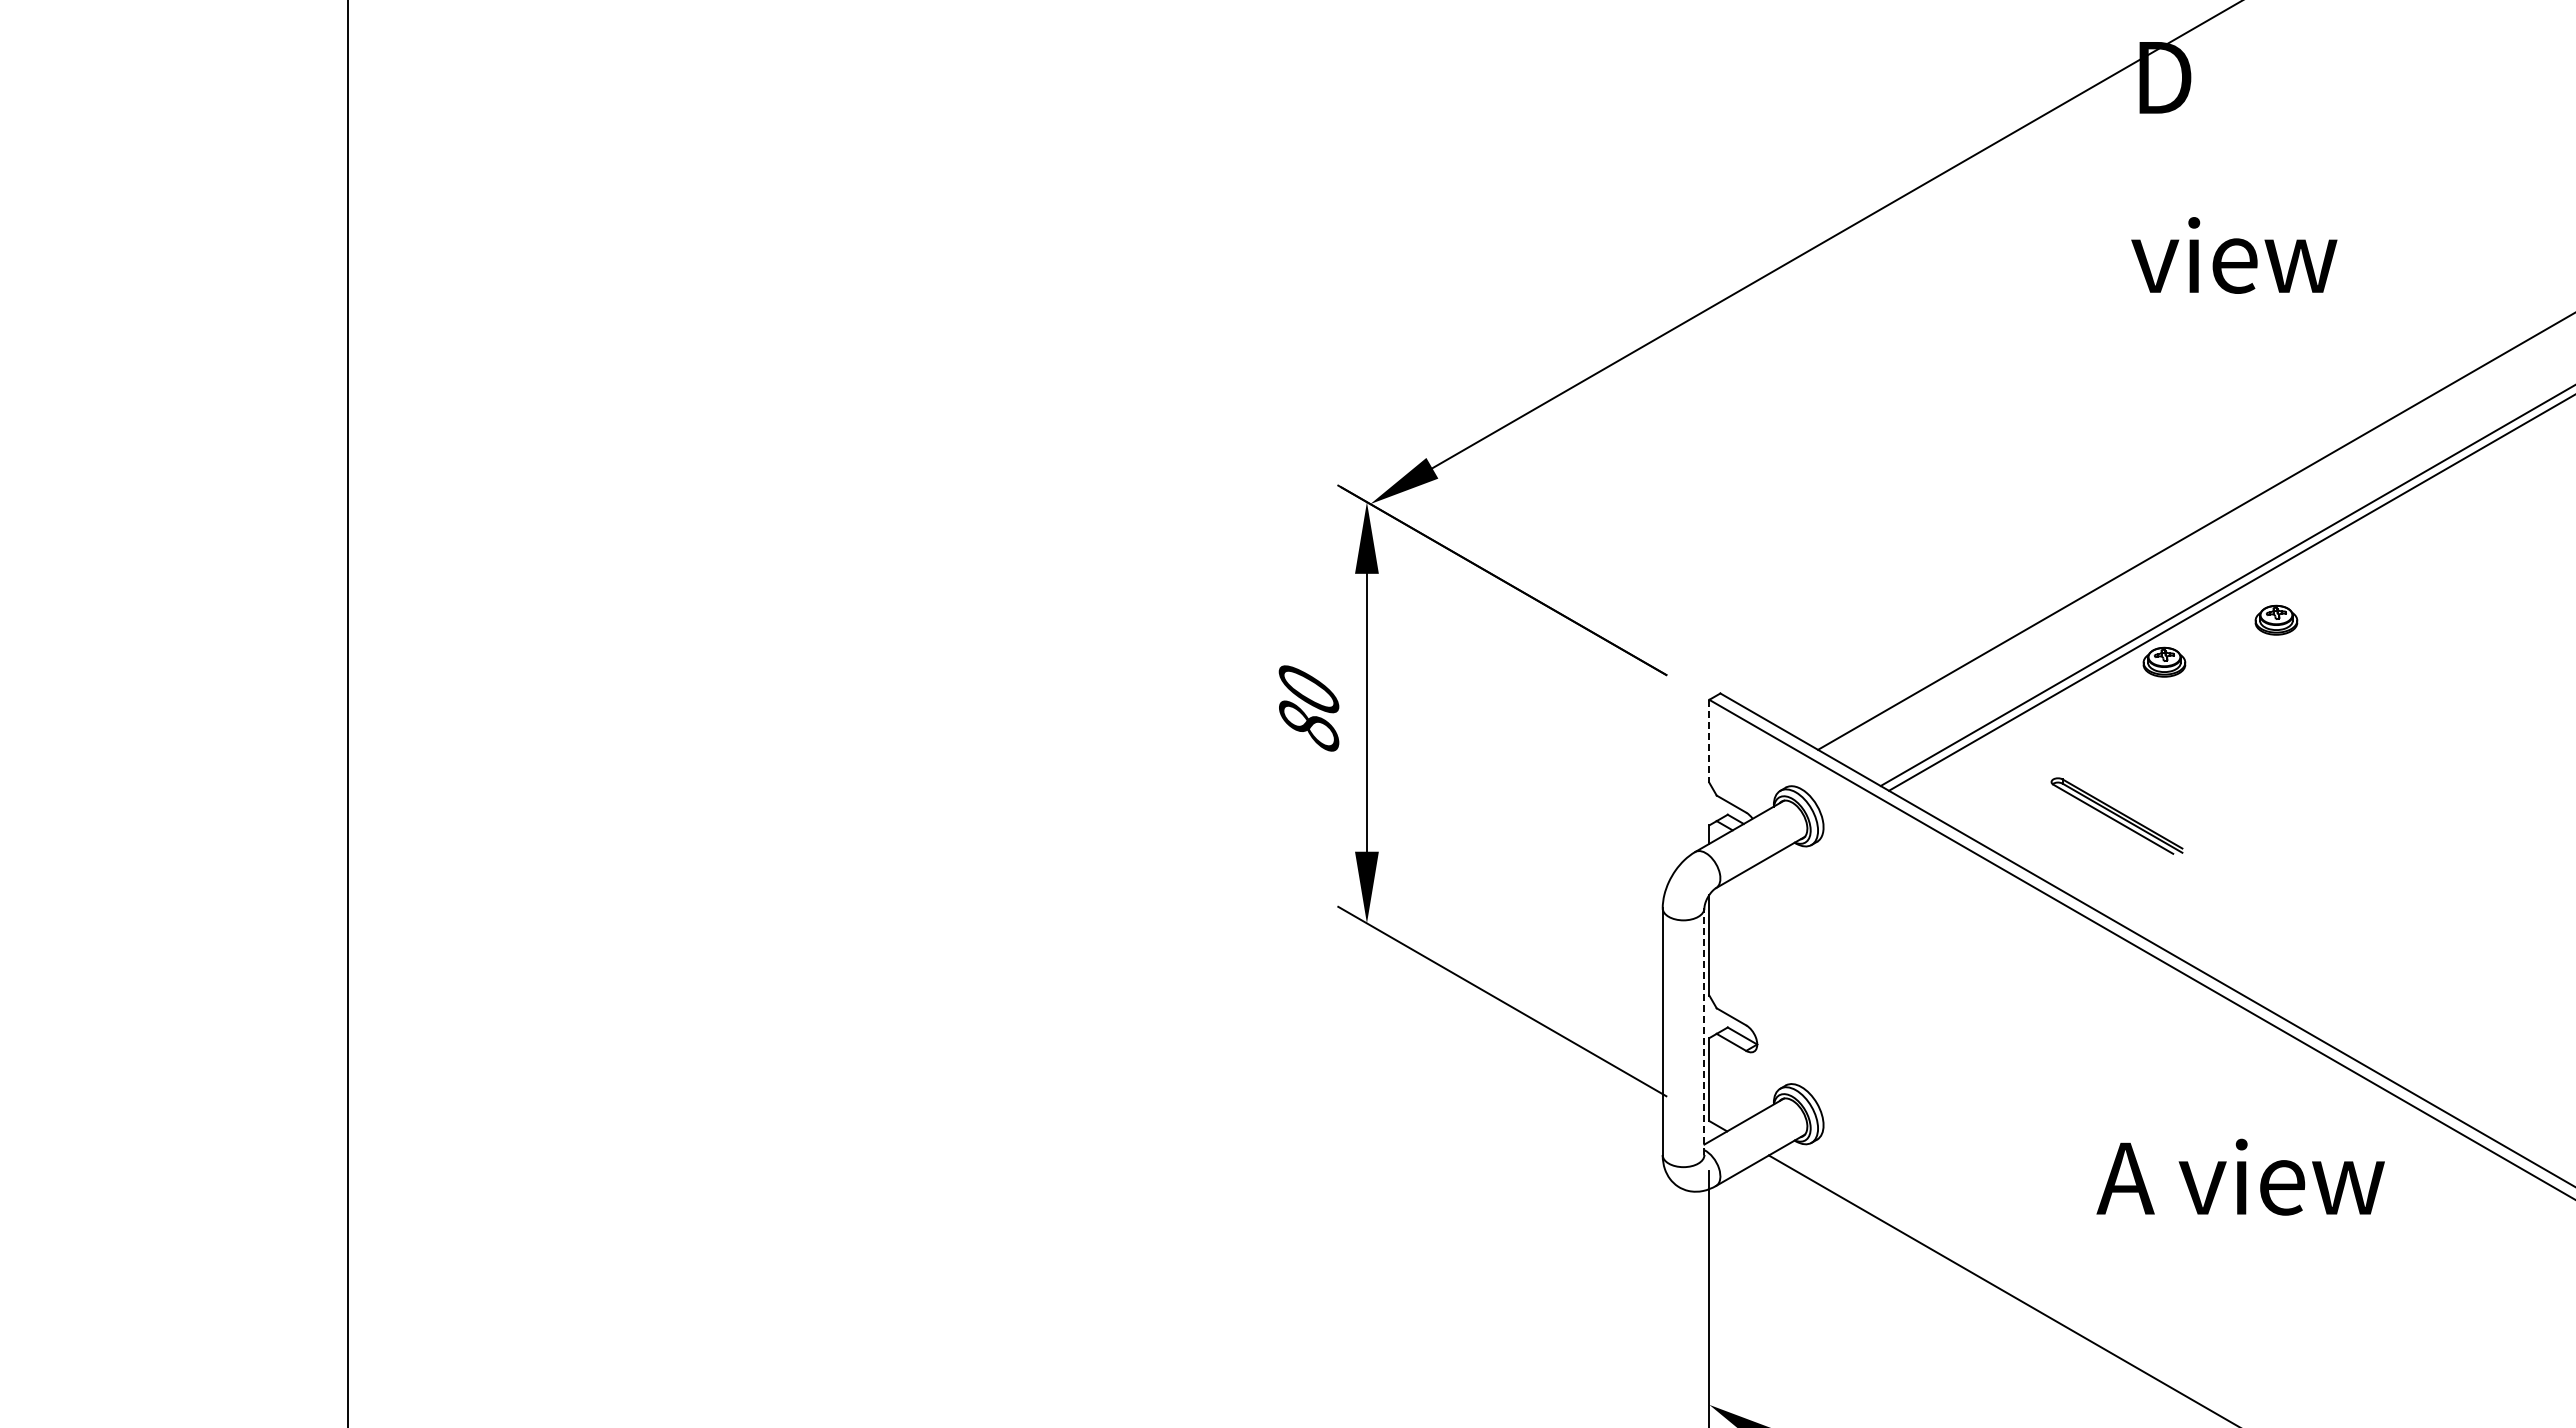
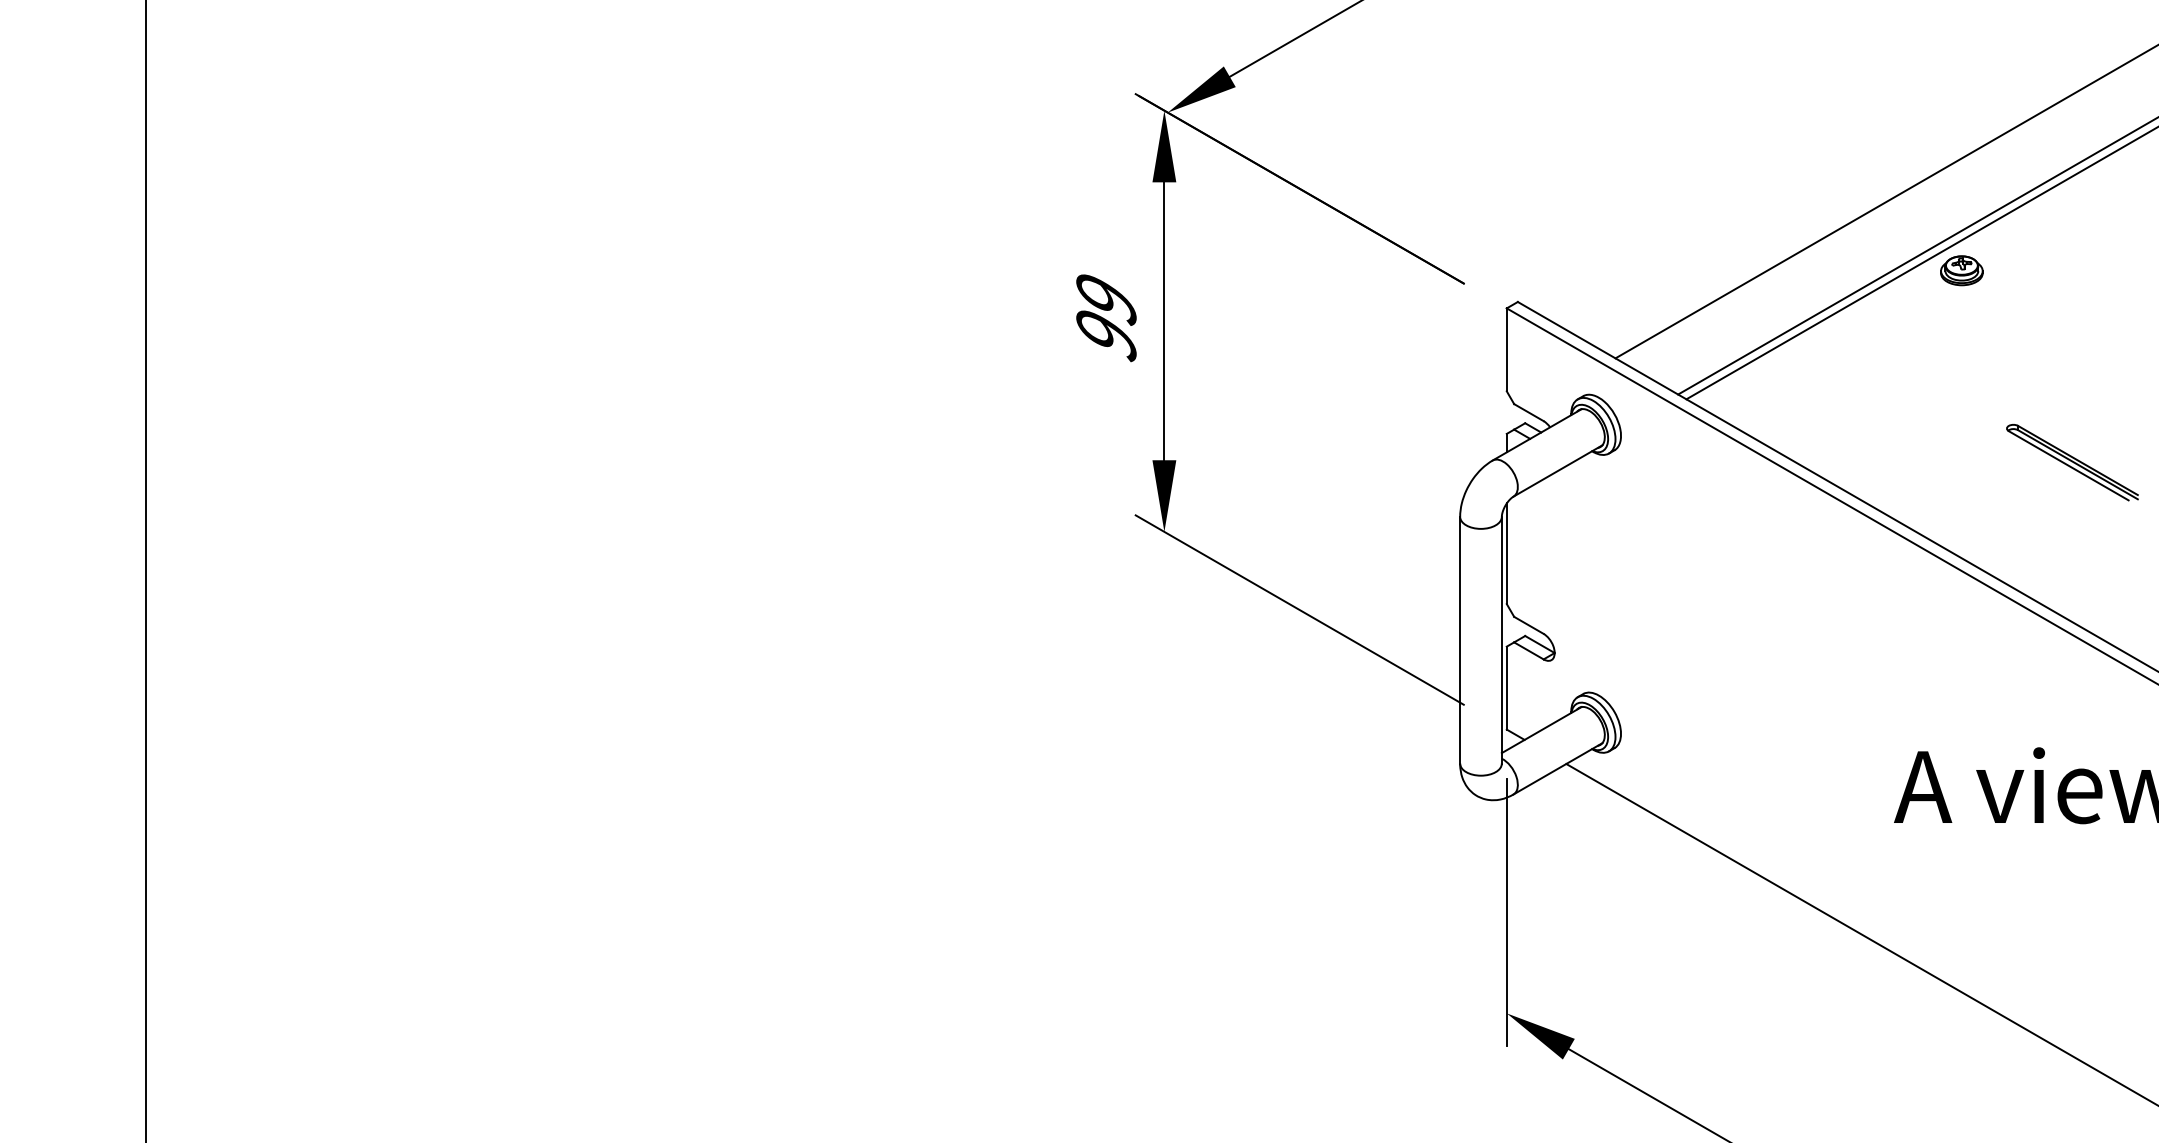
part: (2276, 619) -> (2073, 228), removed
text: (1308, 709) -> (1105, 318), 80 -> 99
line: (1709, 741) -> (1506, 350), dashed -> solid
part: (2116, 815) -> (2071, 462), moved
line: (1704, 1031) -> (1501, 640), dashed -> solid

